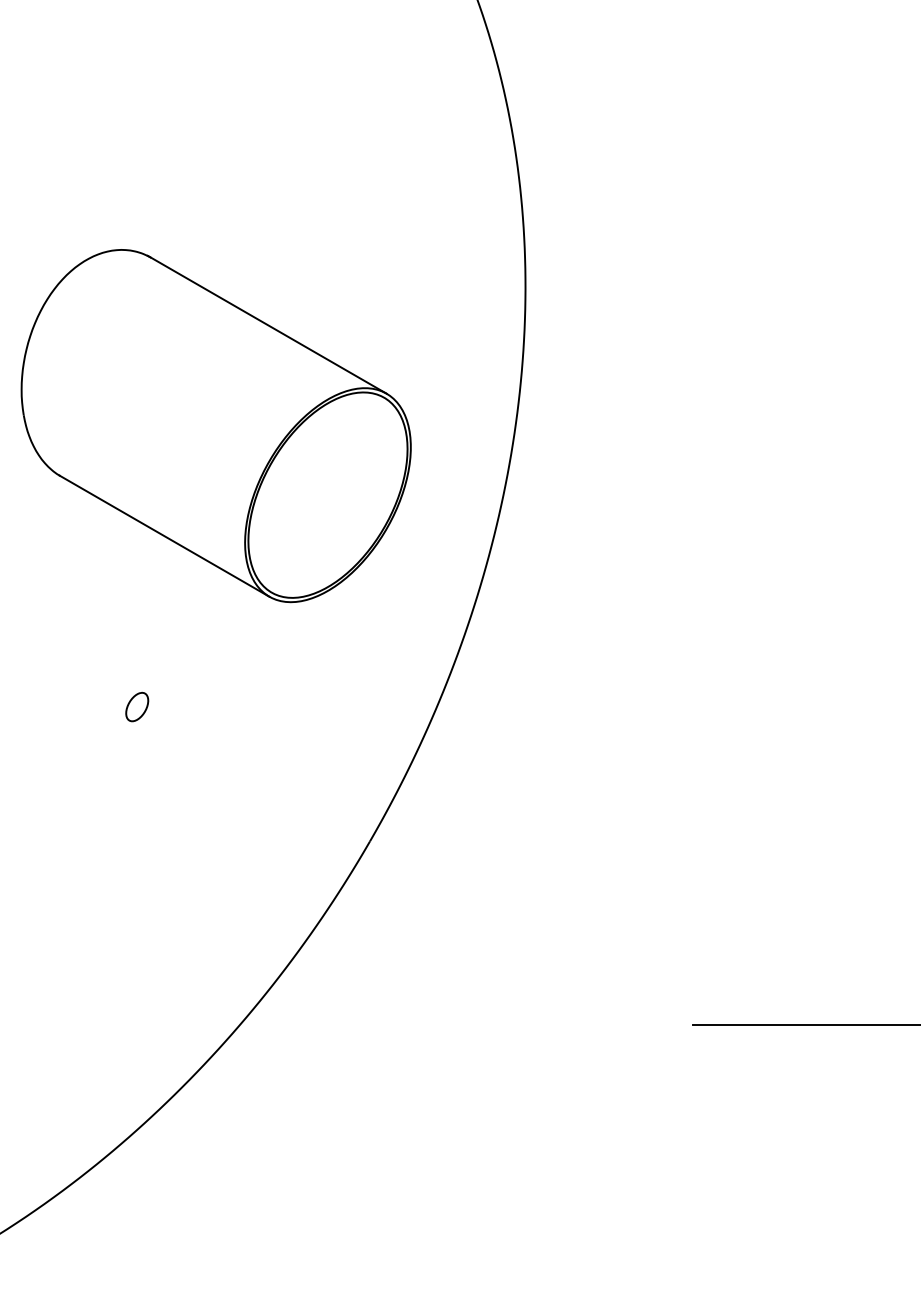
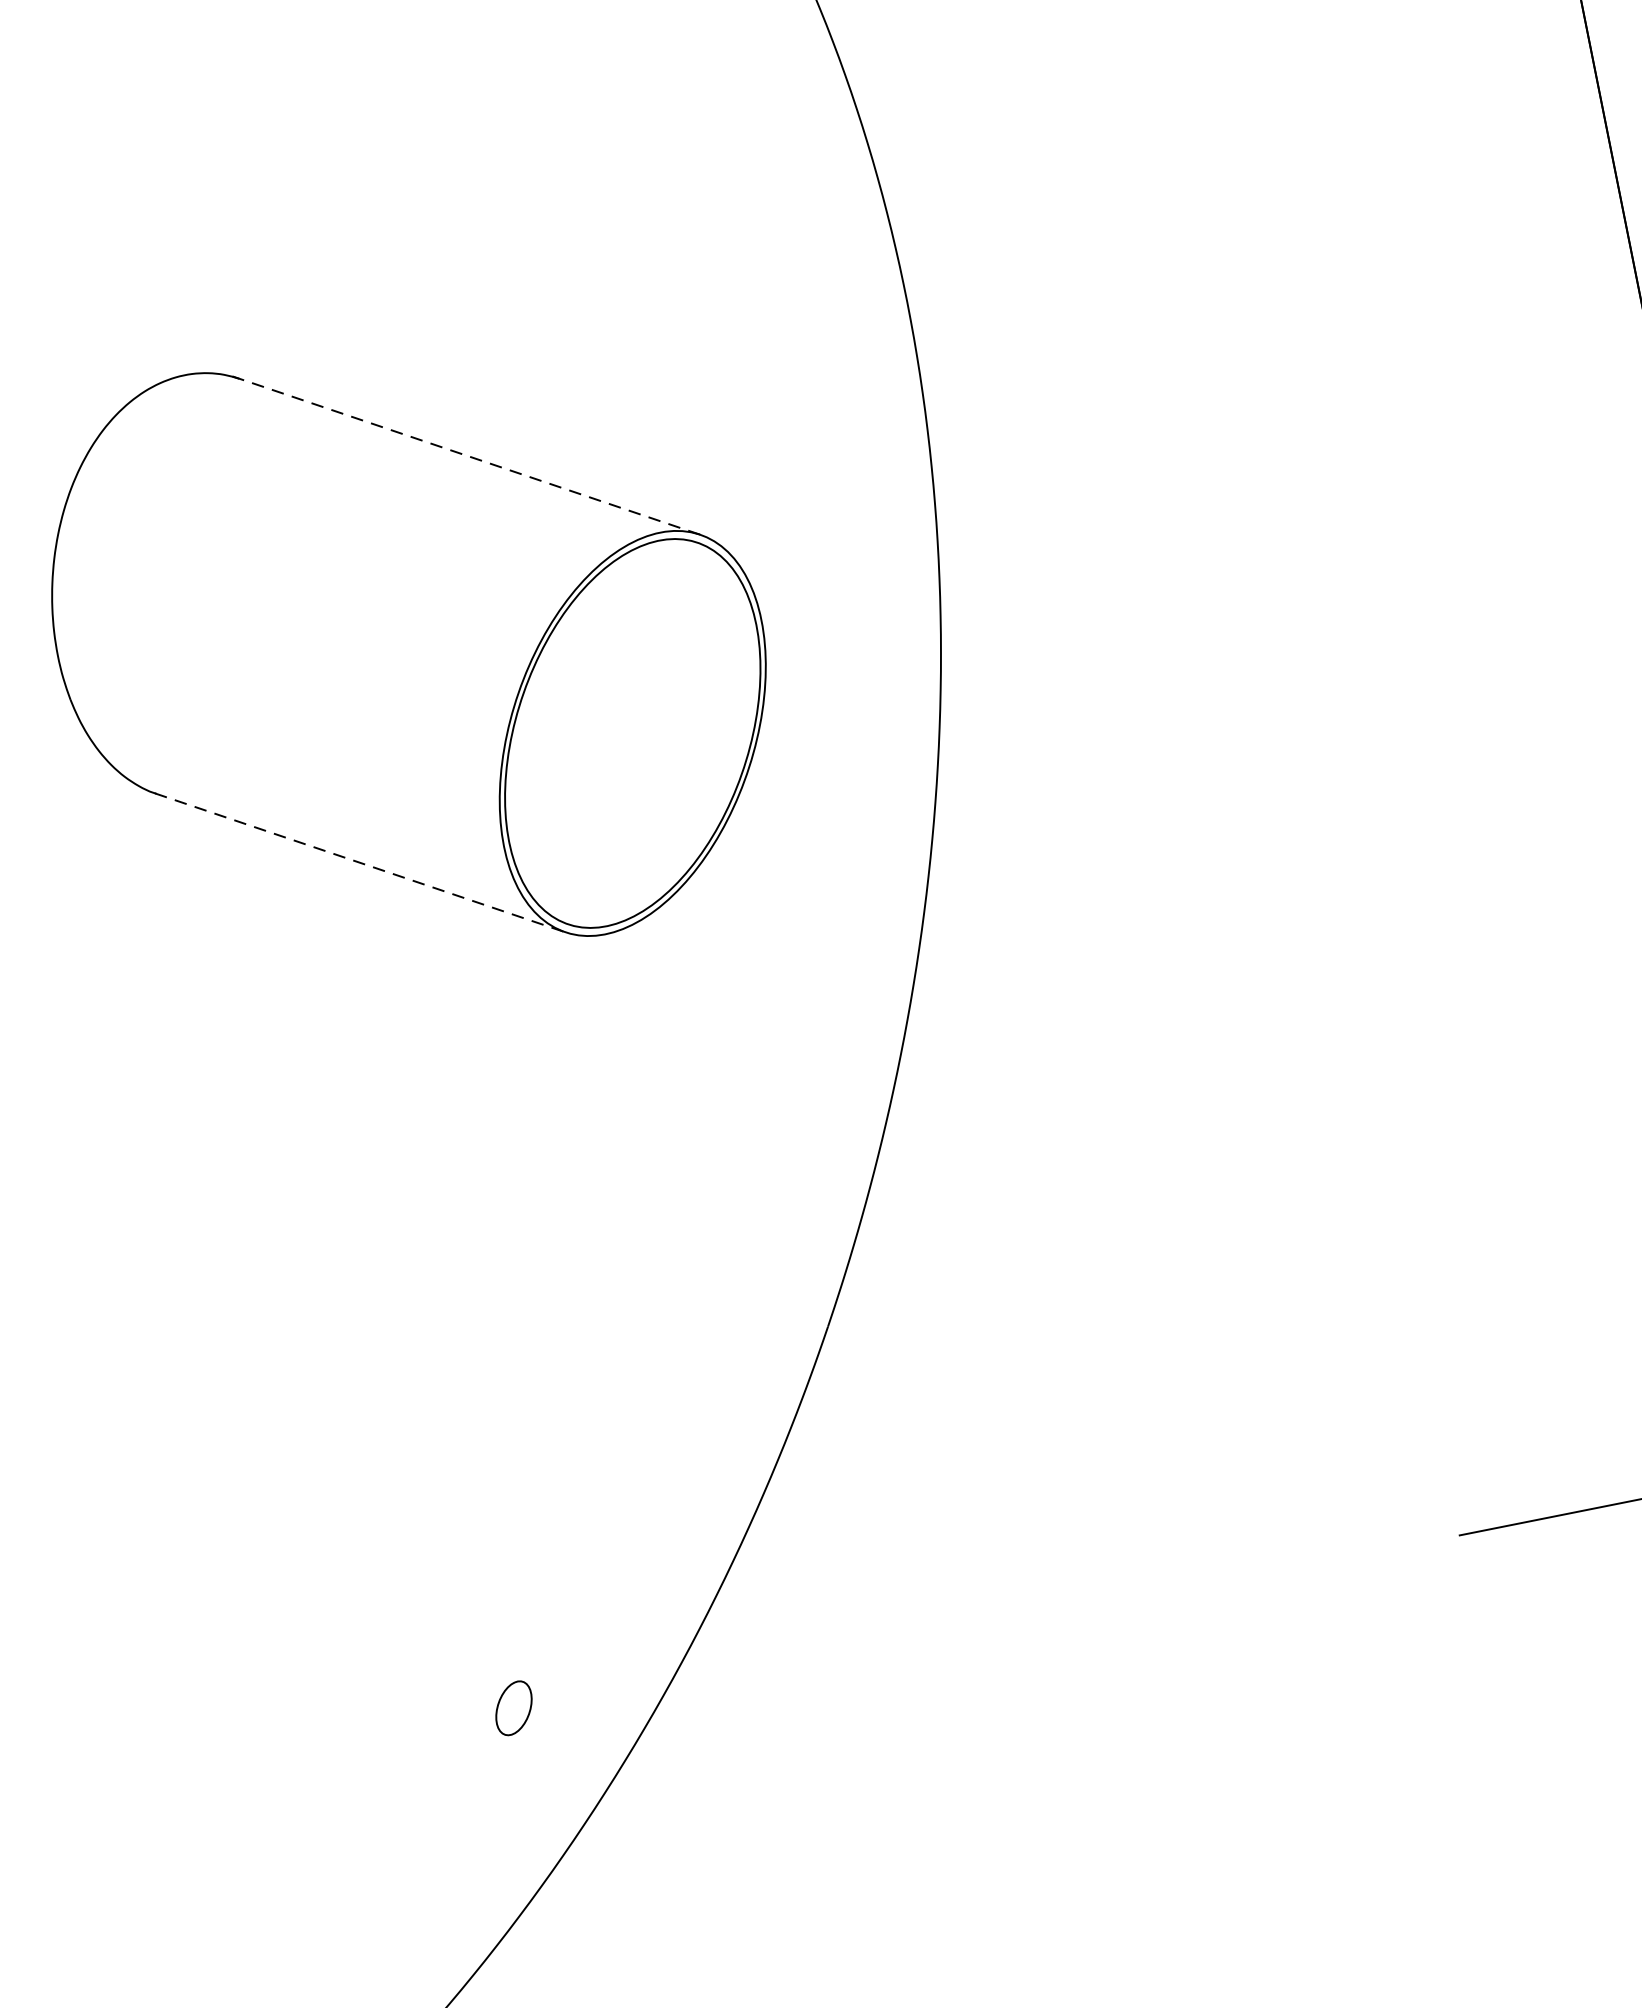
line: (267, 324) -> (466, 455), solid -> dashed
line: (164, 536) -> (360, 863), solid -> dashed
part: (137, 706) -> (514, 1707), moved

